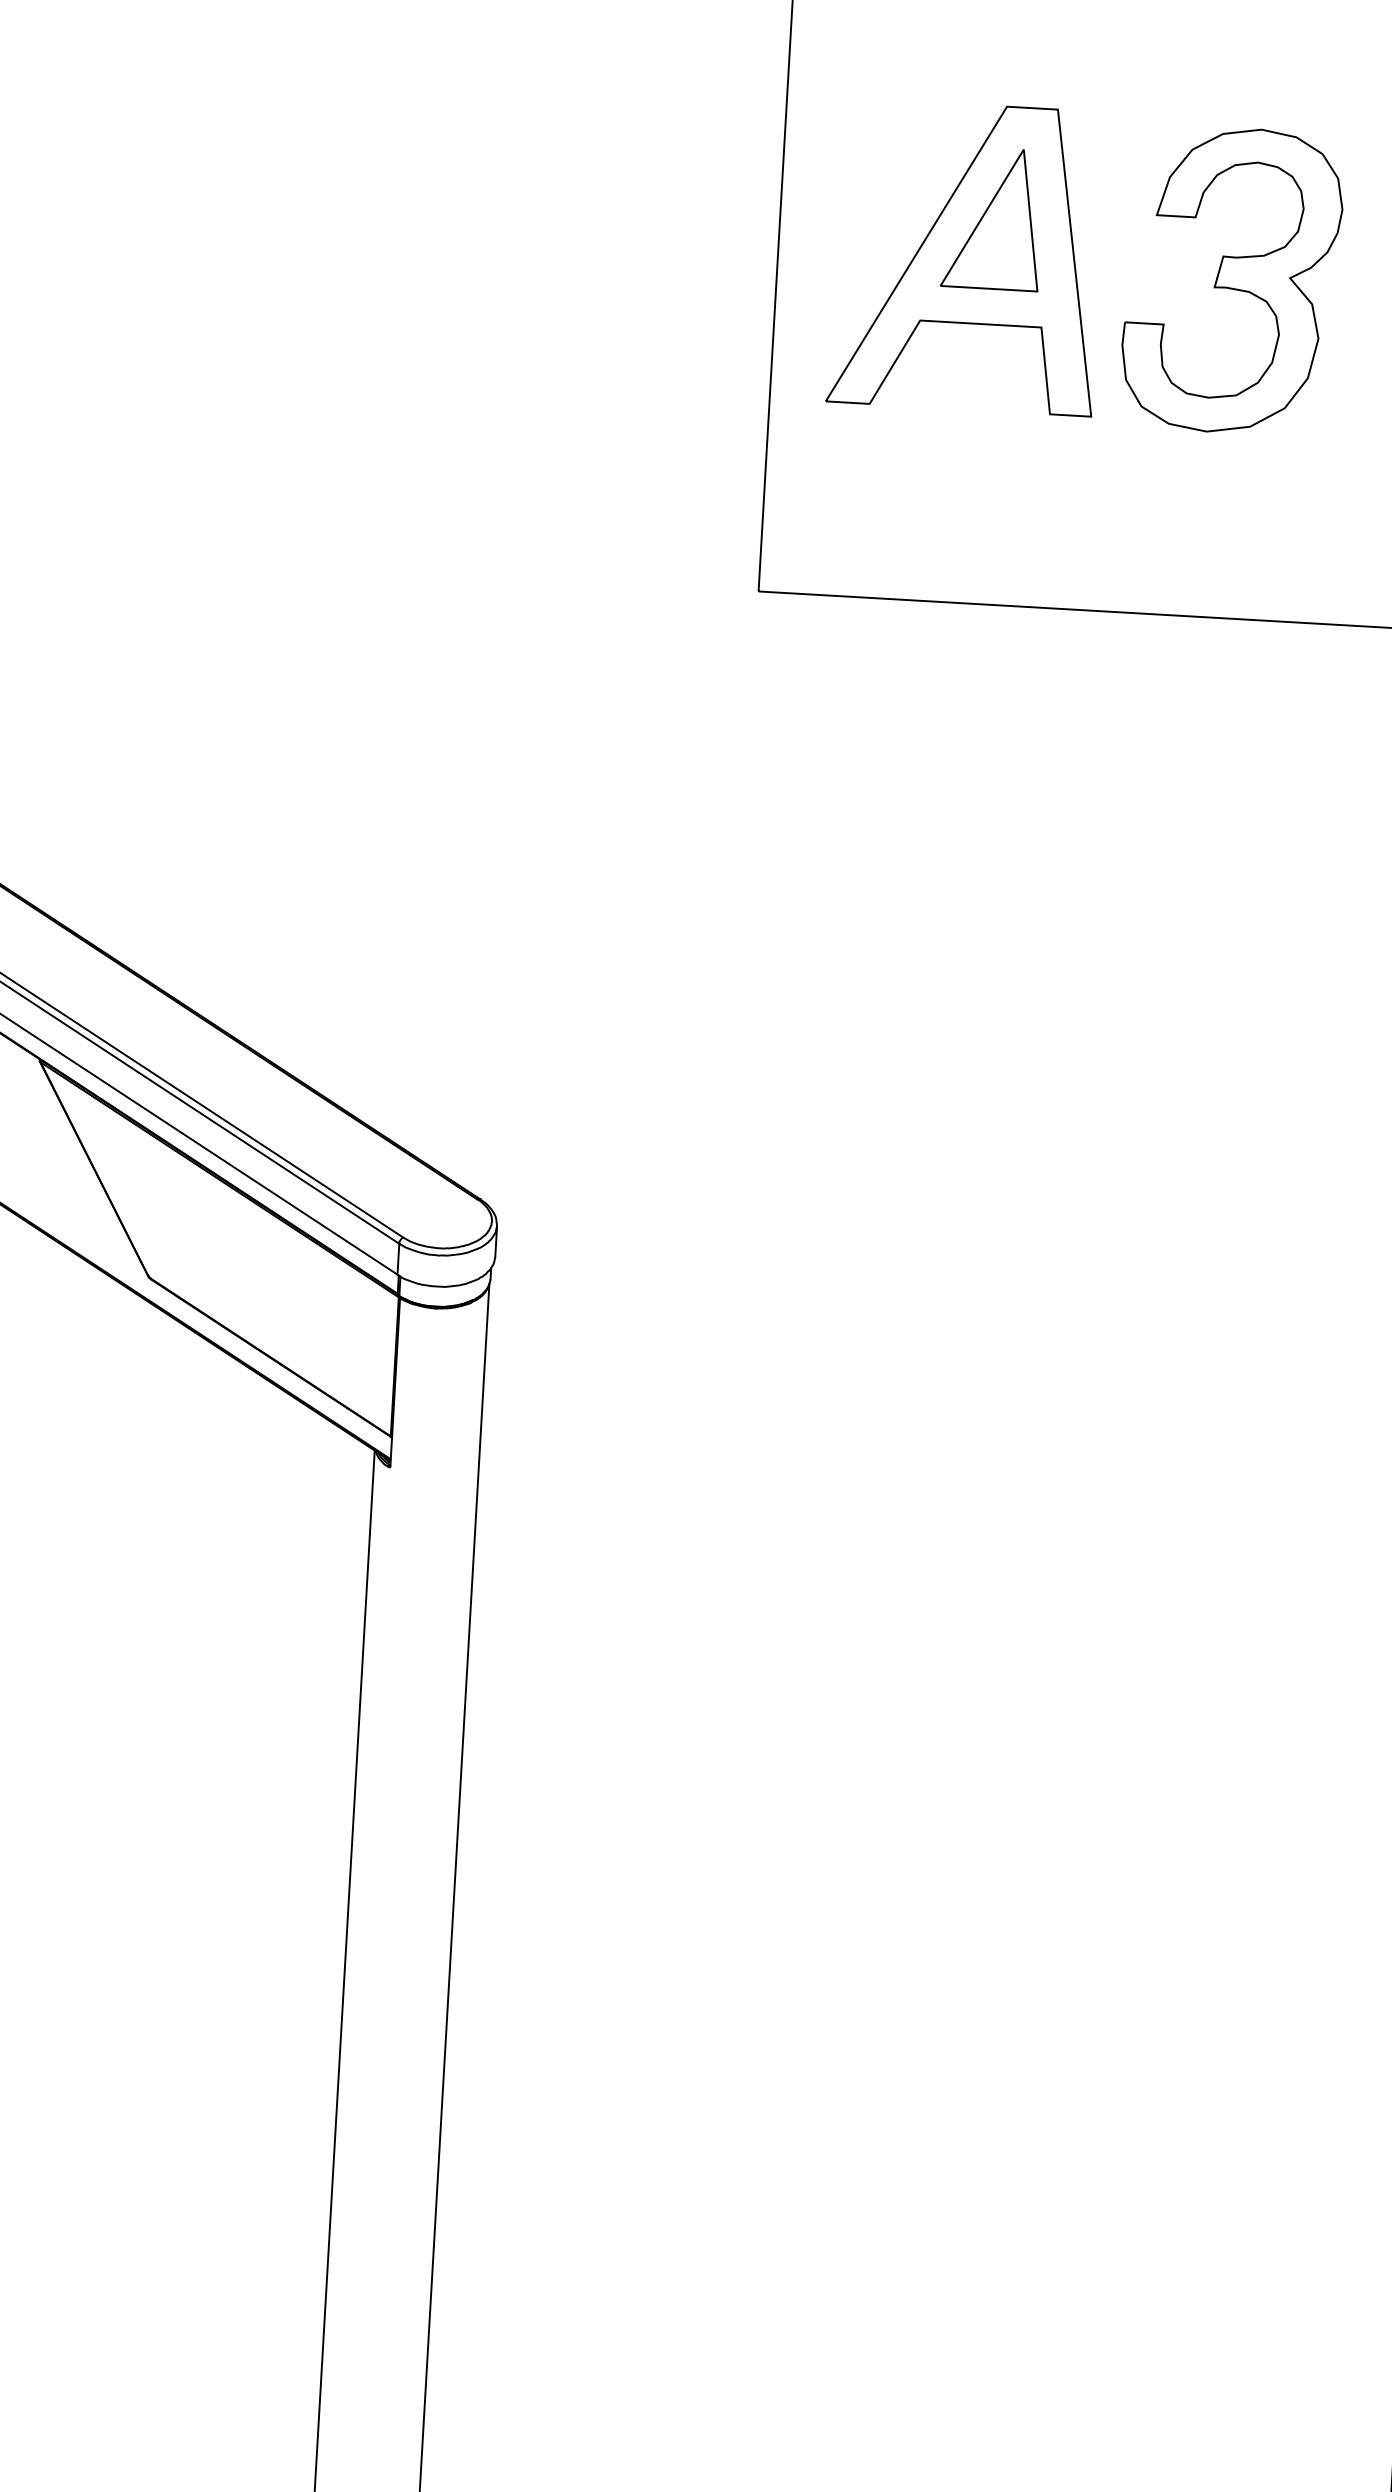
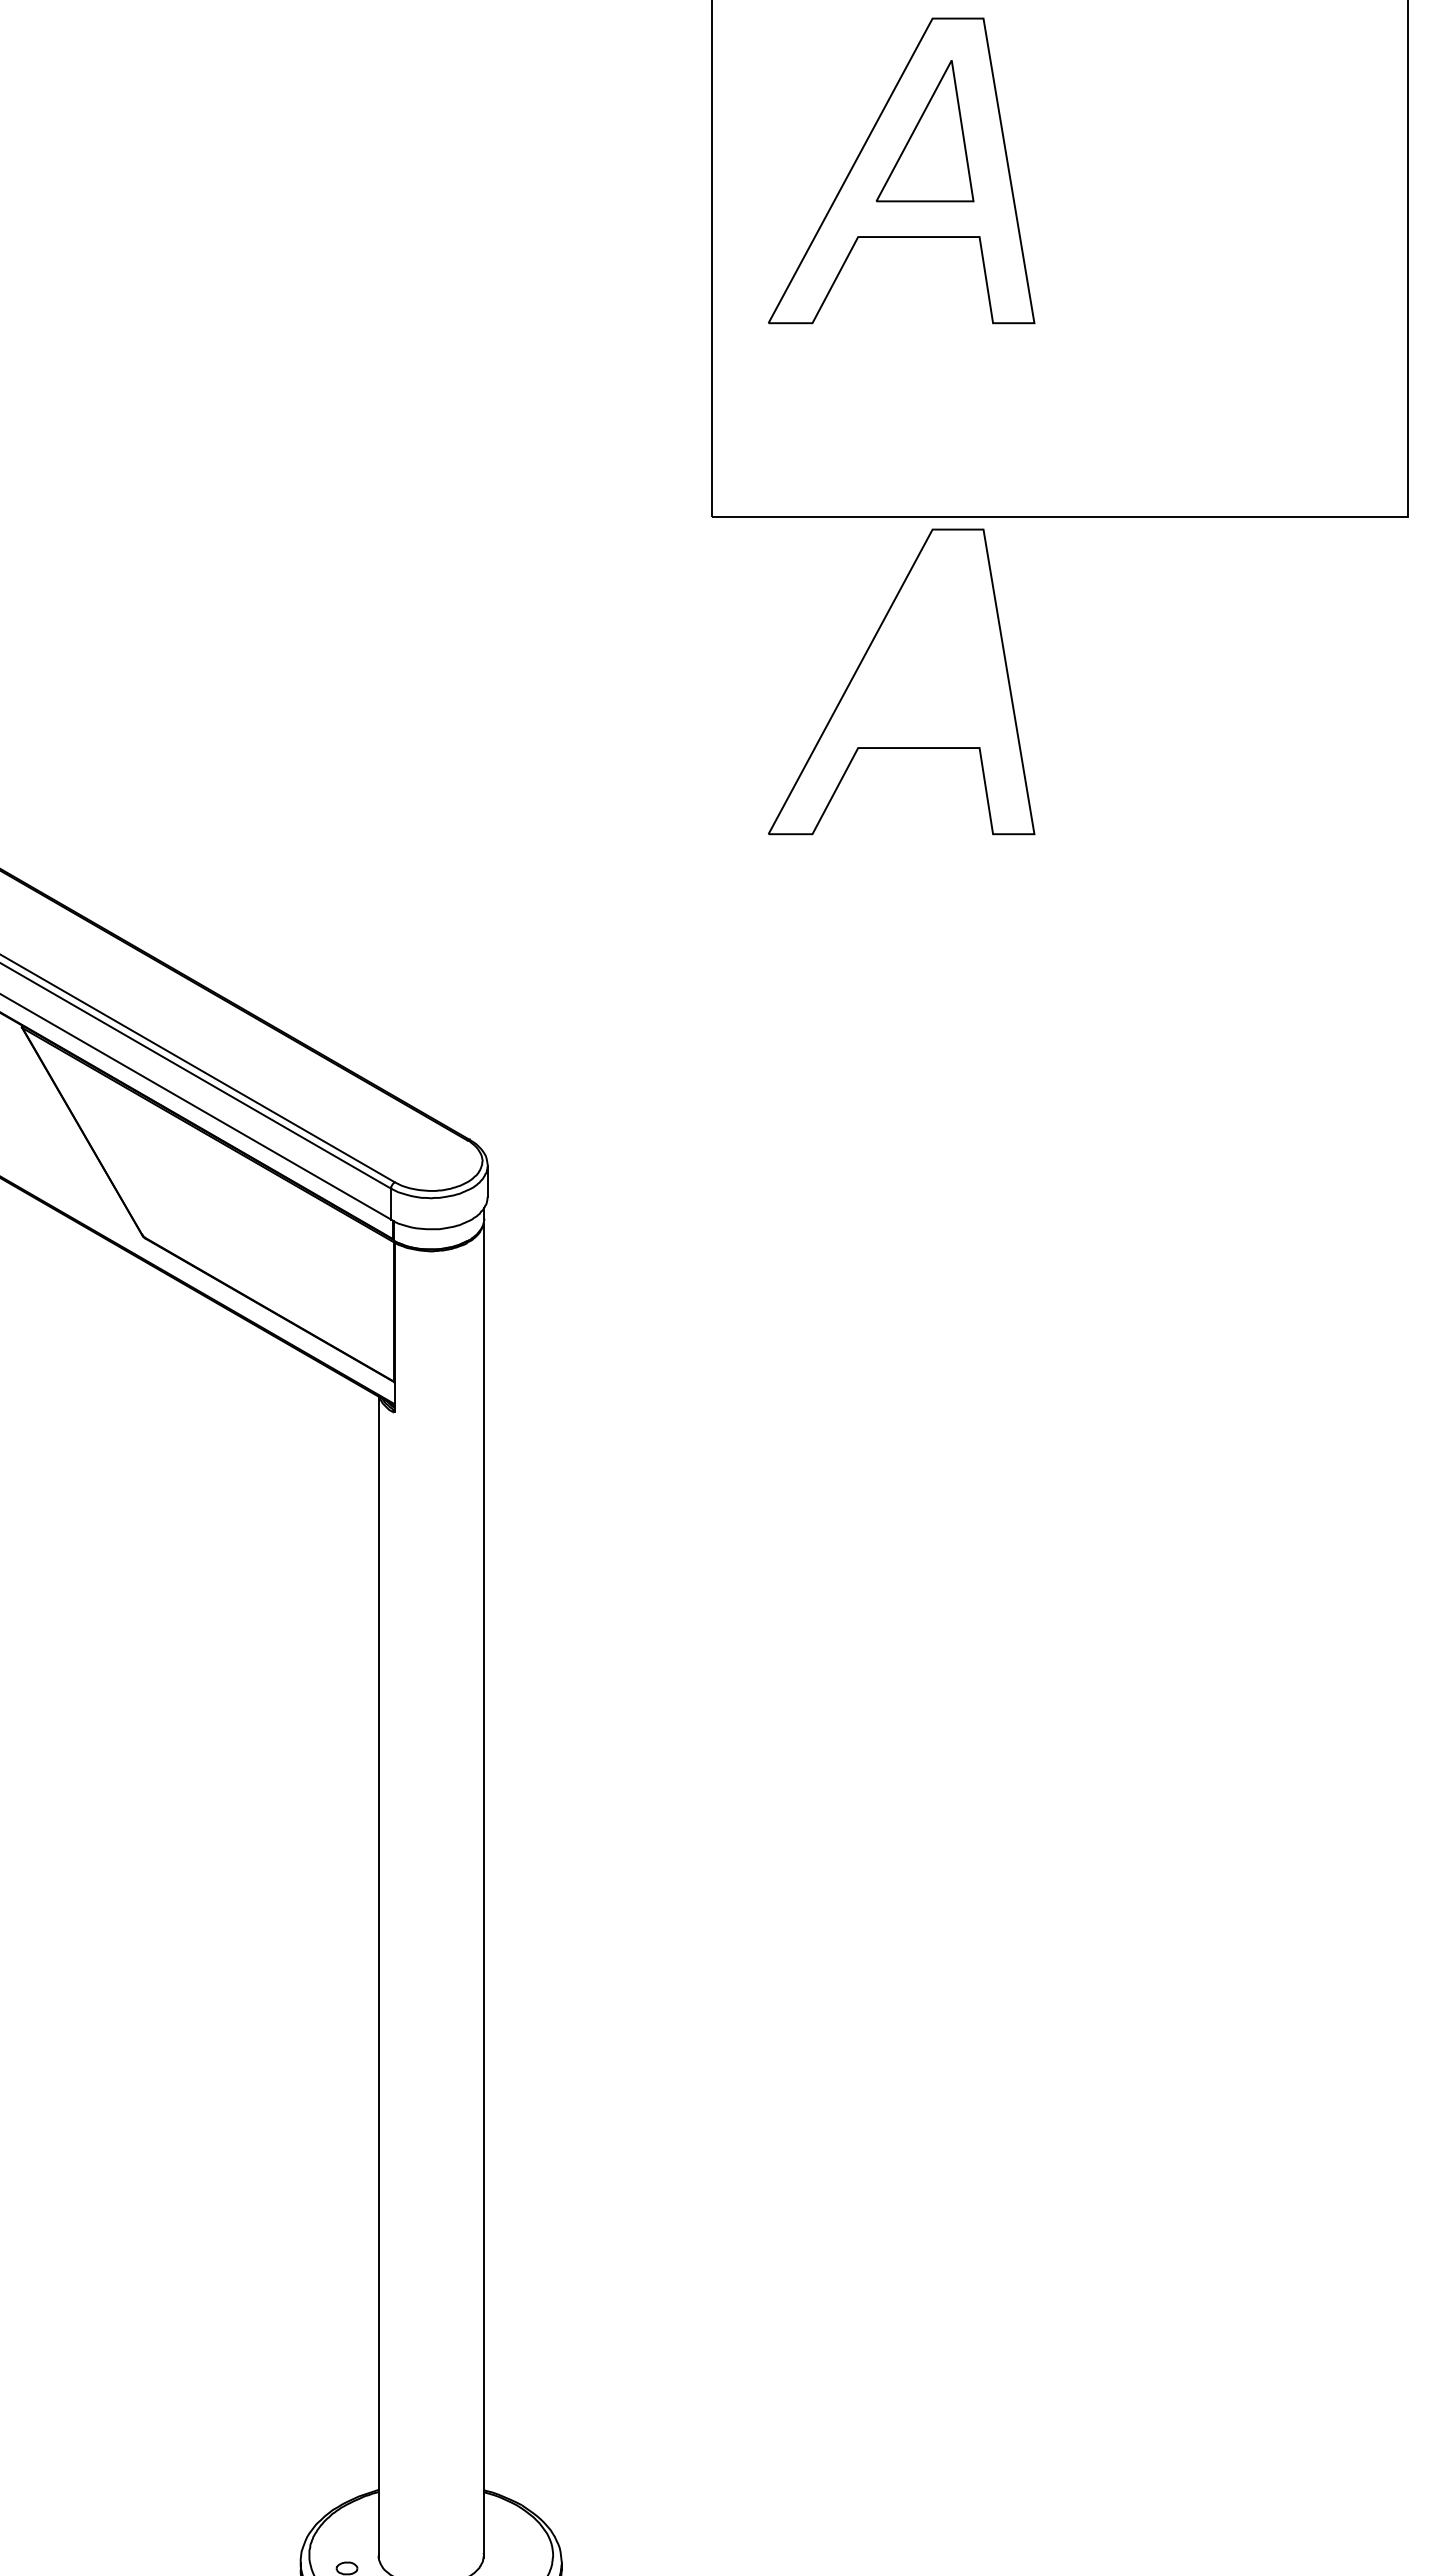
part: (1232, 280) -> (1167, 179), removed
part: (937, 766) -> (901, 681), added

